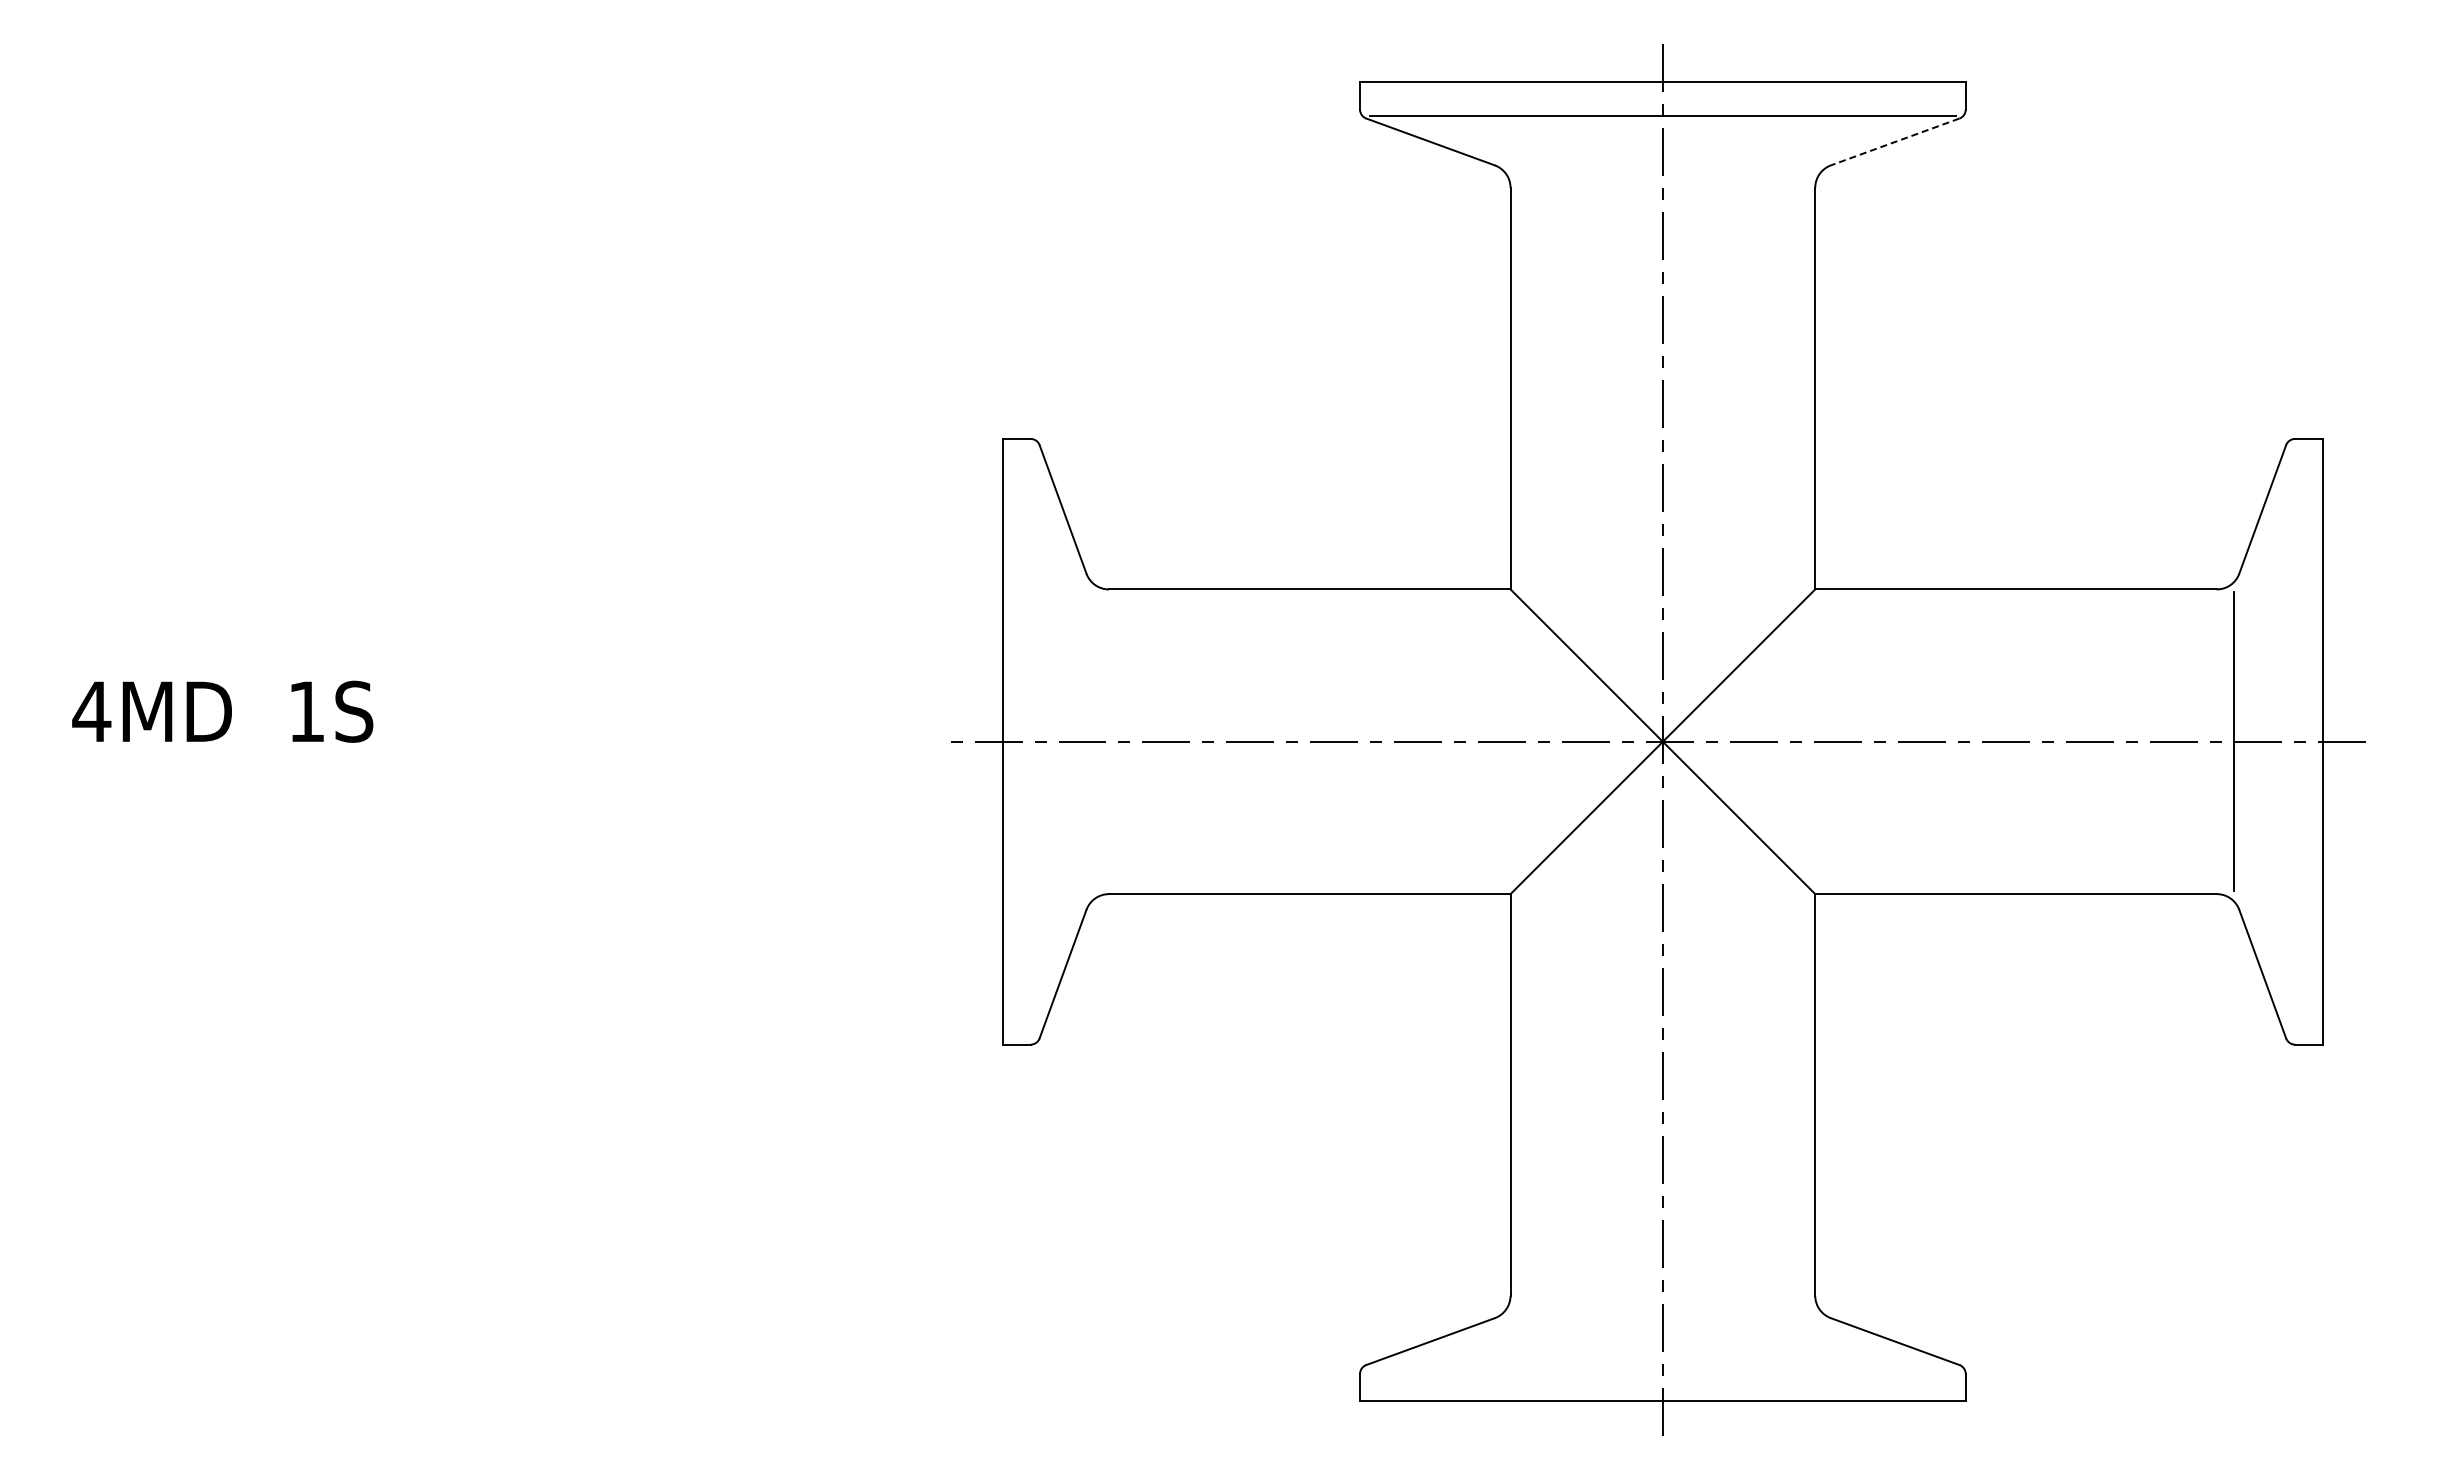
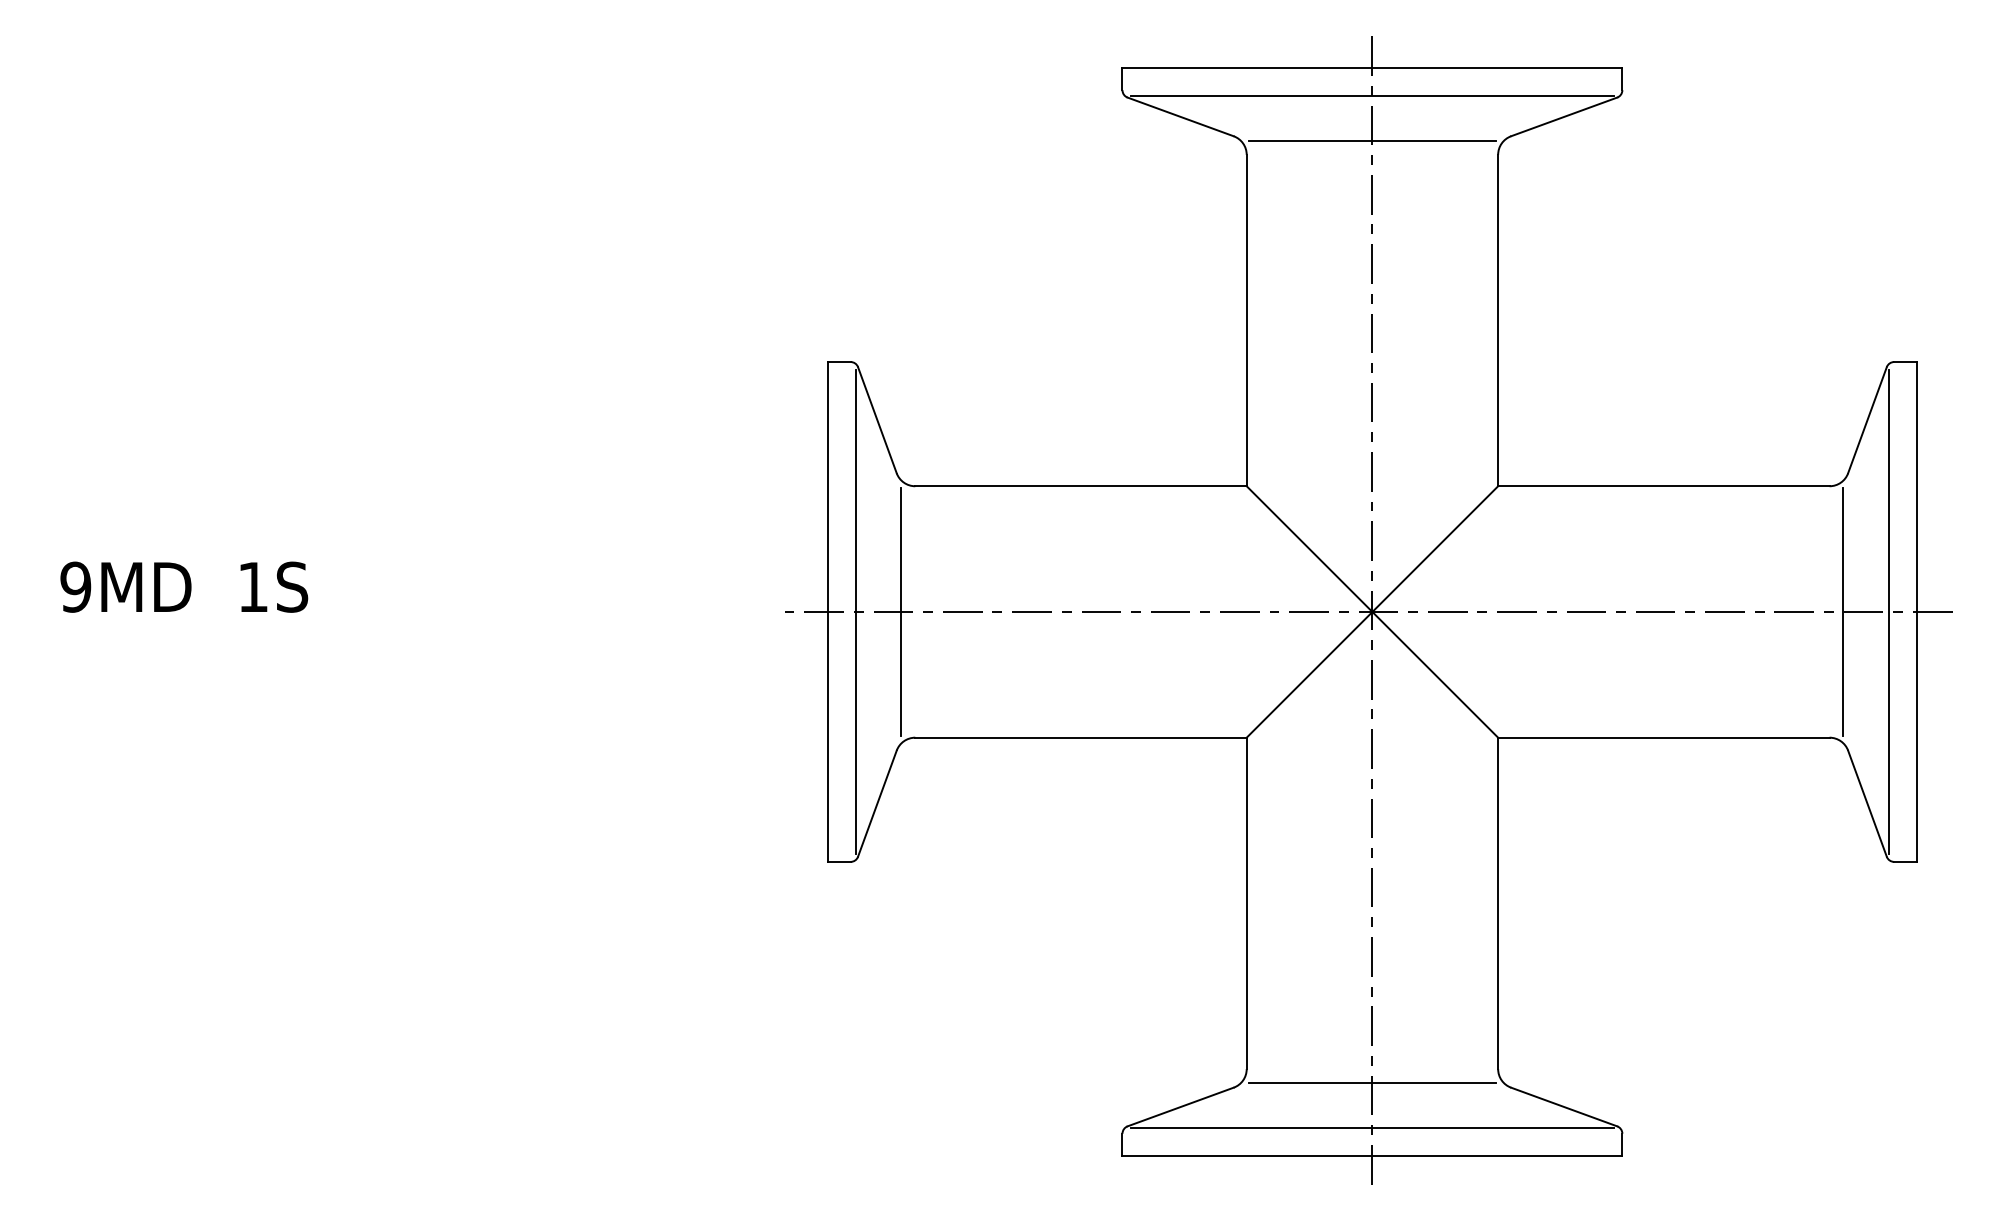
line: (1894, 142) -> (1563, 117), dashed -> solid
line: (1662, 171) -> (1372, 141), added
text: (91, 711) -> (75, 586), 4MD -> 9MD
line: (1037, 741) -> (856, 611), added
line: (1092, 741) -> (901, 611), added
line: (2288, 741) -> (1888, 611), added
line: (1662, 1312) -> (1372, 1082), added
line: (1662, 1367) -> (1372, 1128), added

